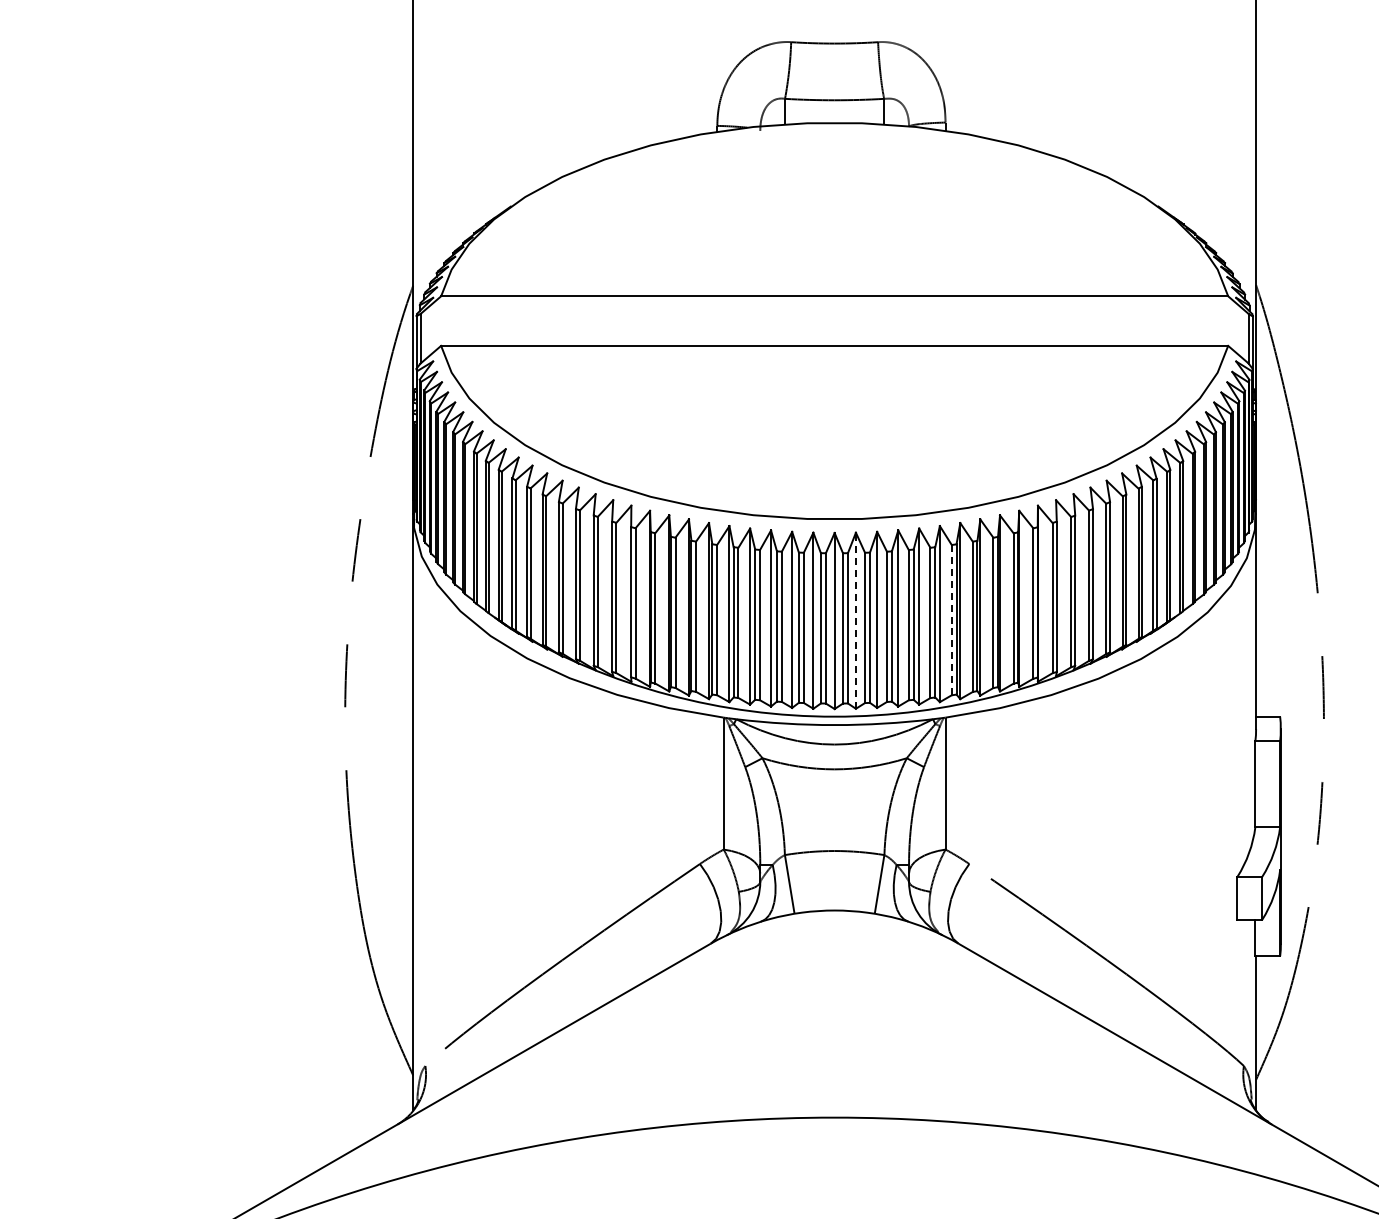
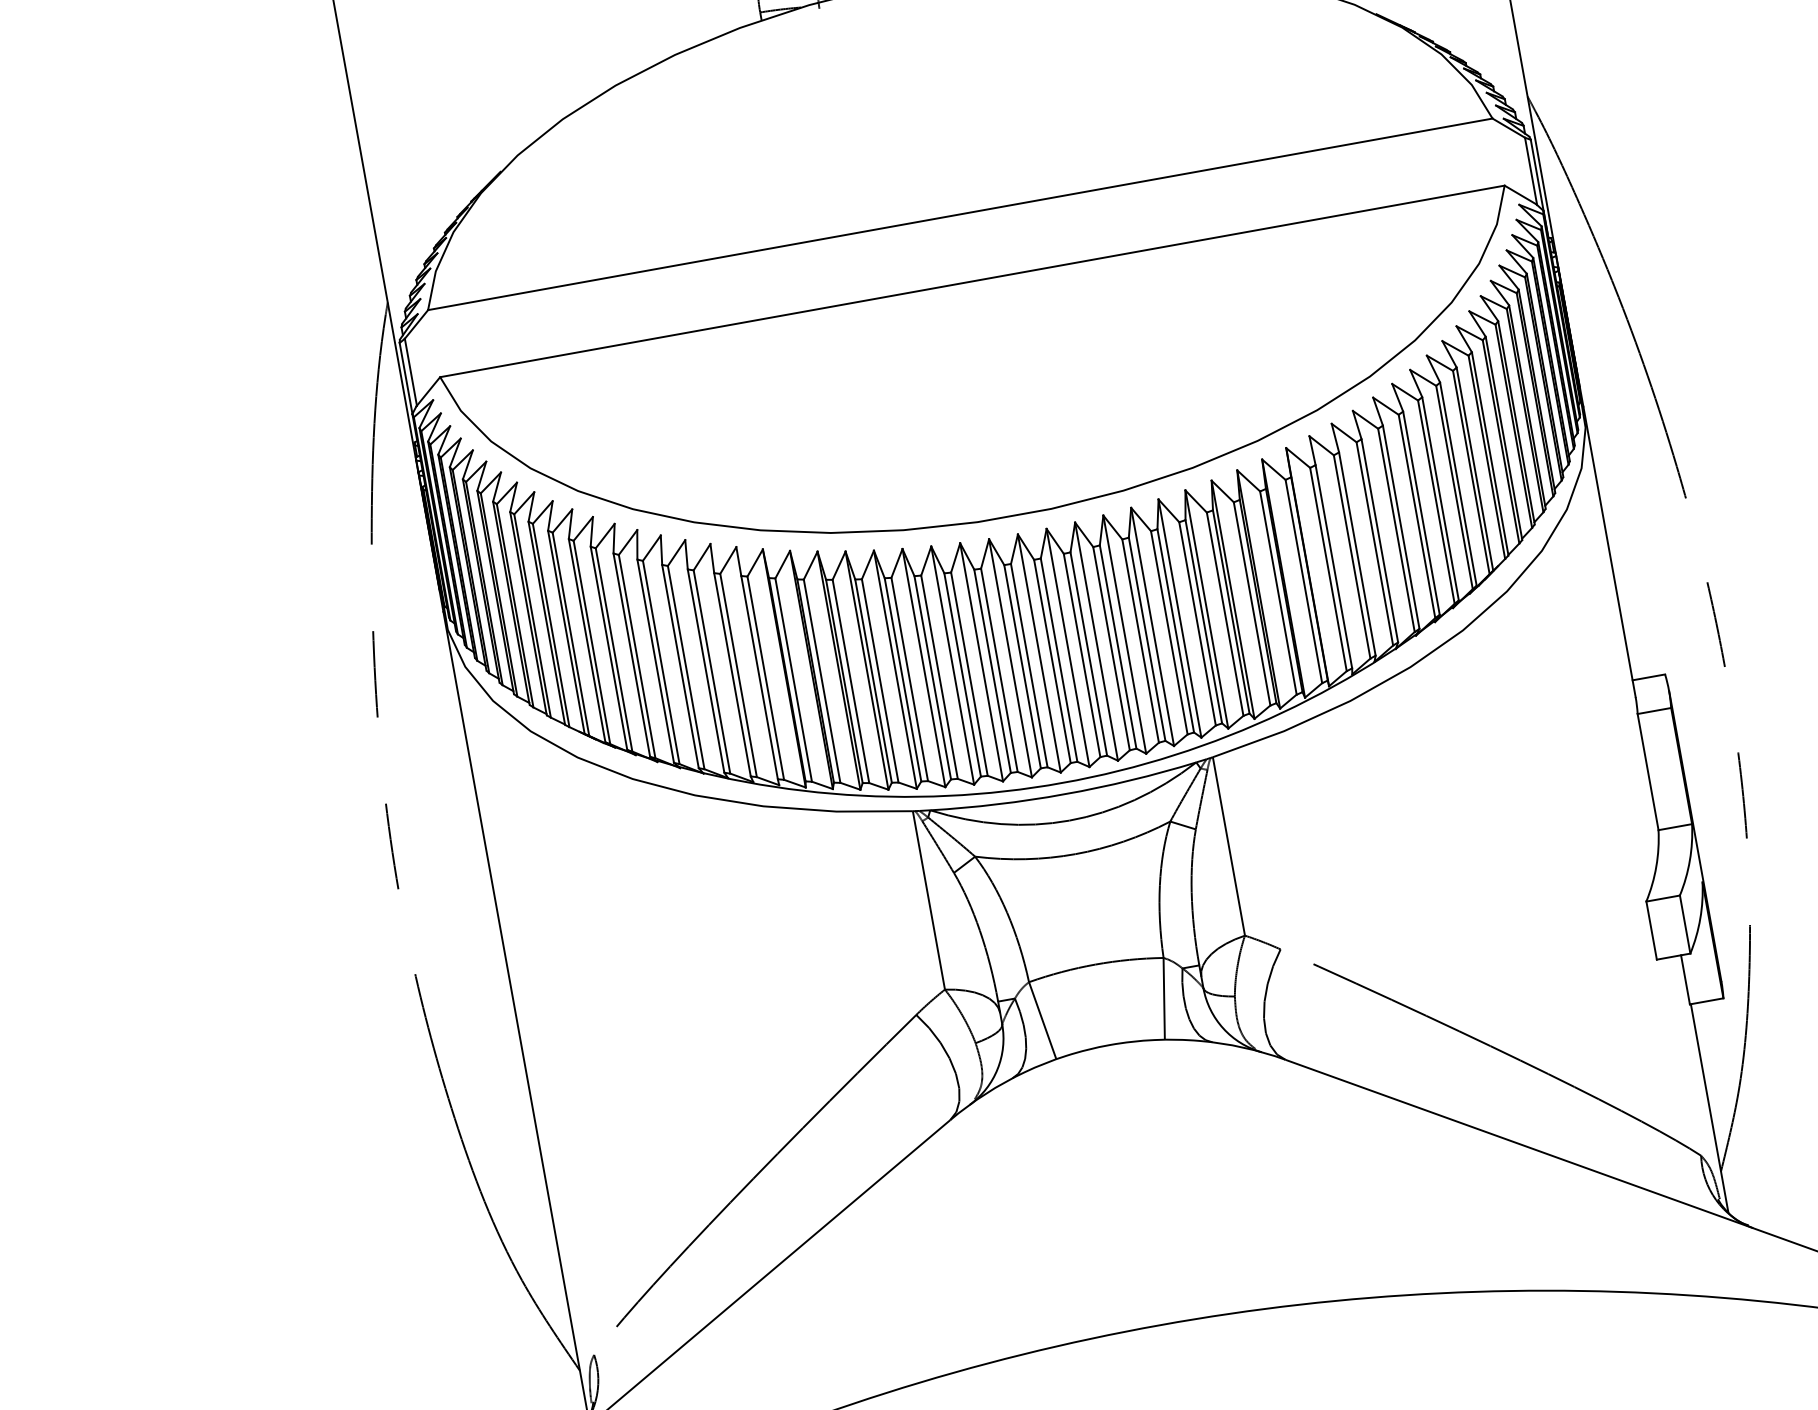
line: (951, 619) -> (1197, 623), dashed -> solid
line: (855, 620) -> (1067, 647), dashed -> solid

